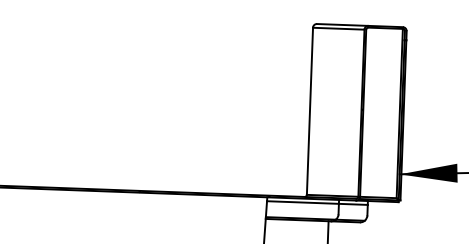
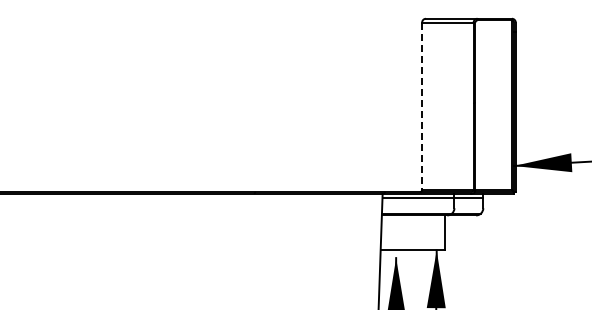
line: (310, 111) -> (422, 106), solid -> dashed

